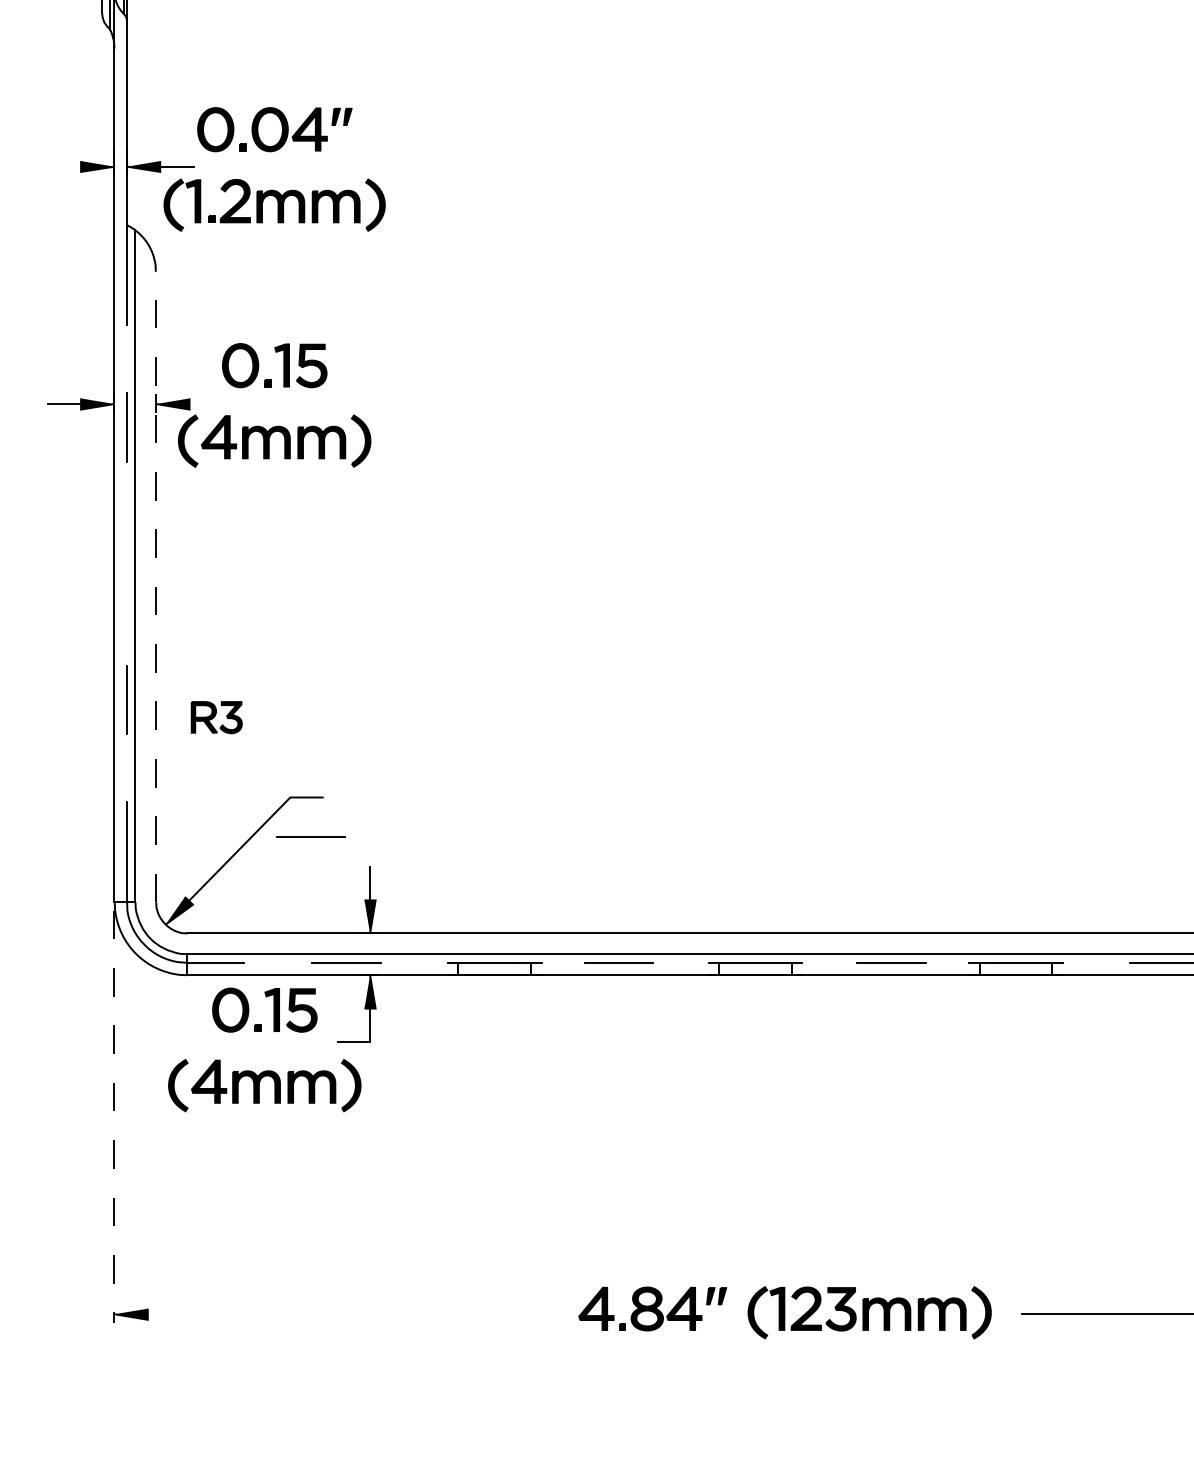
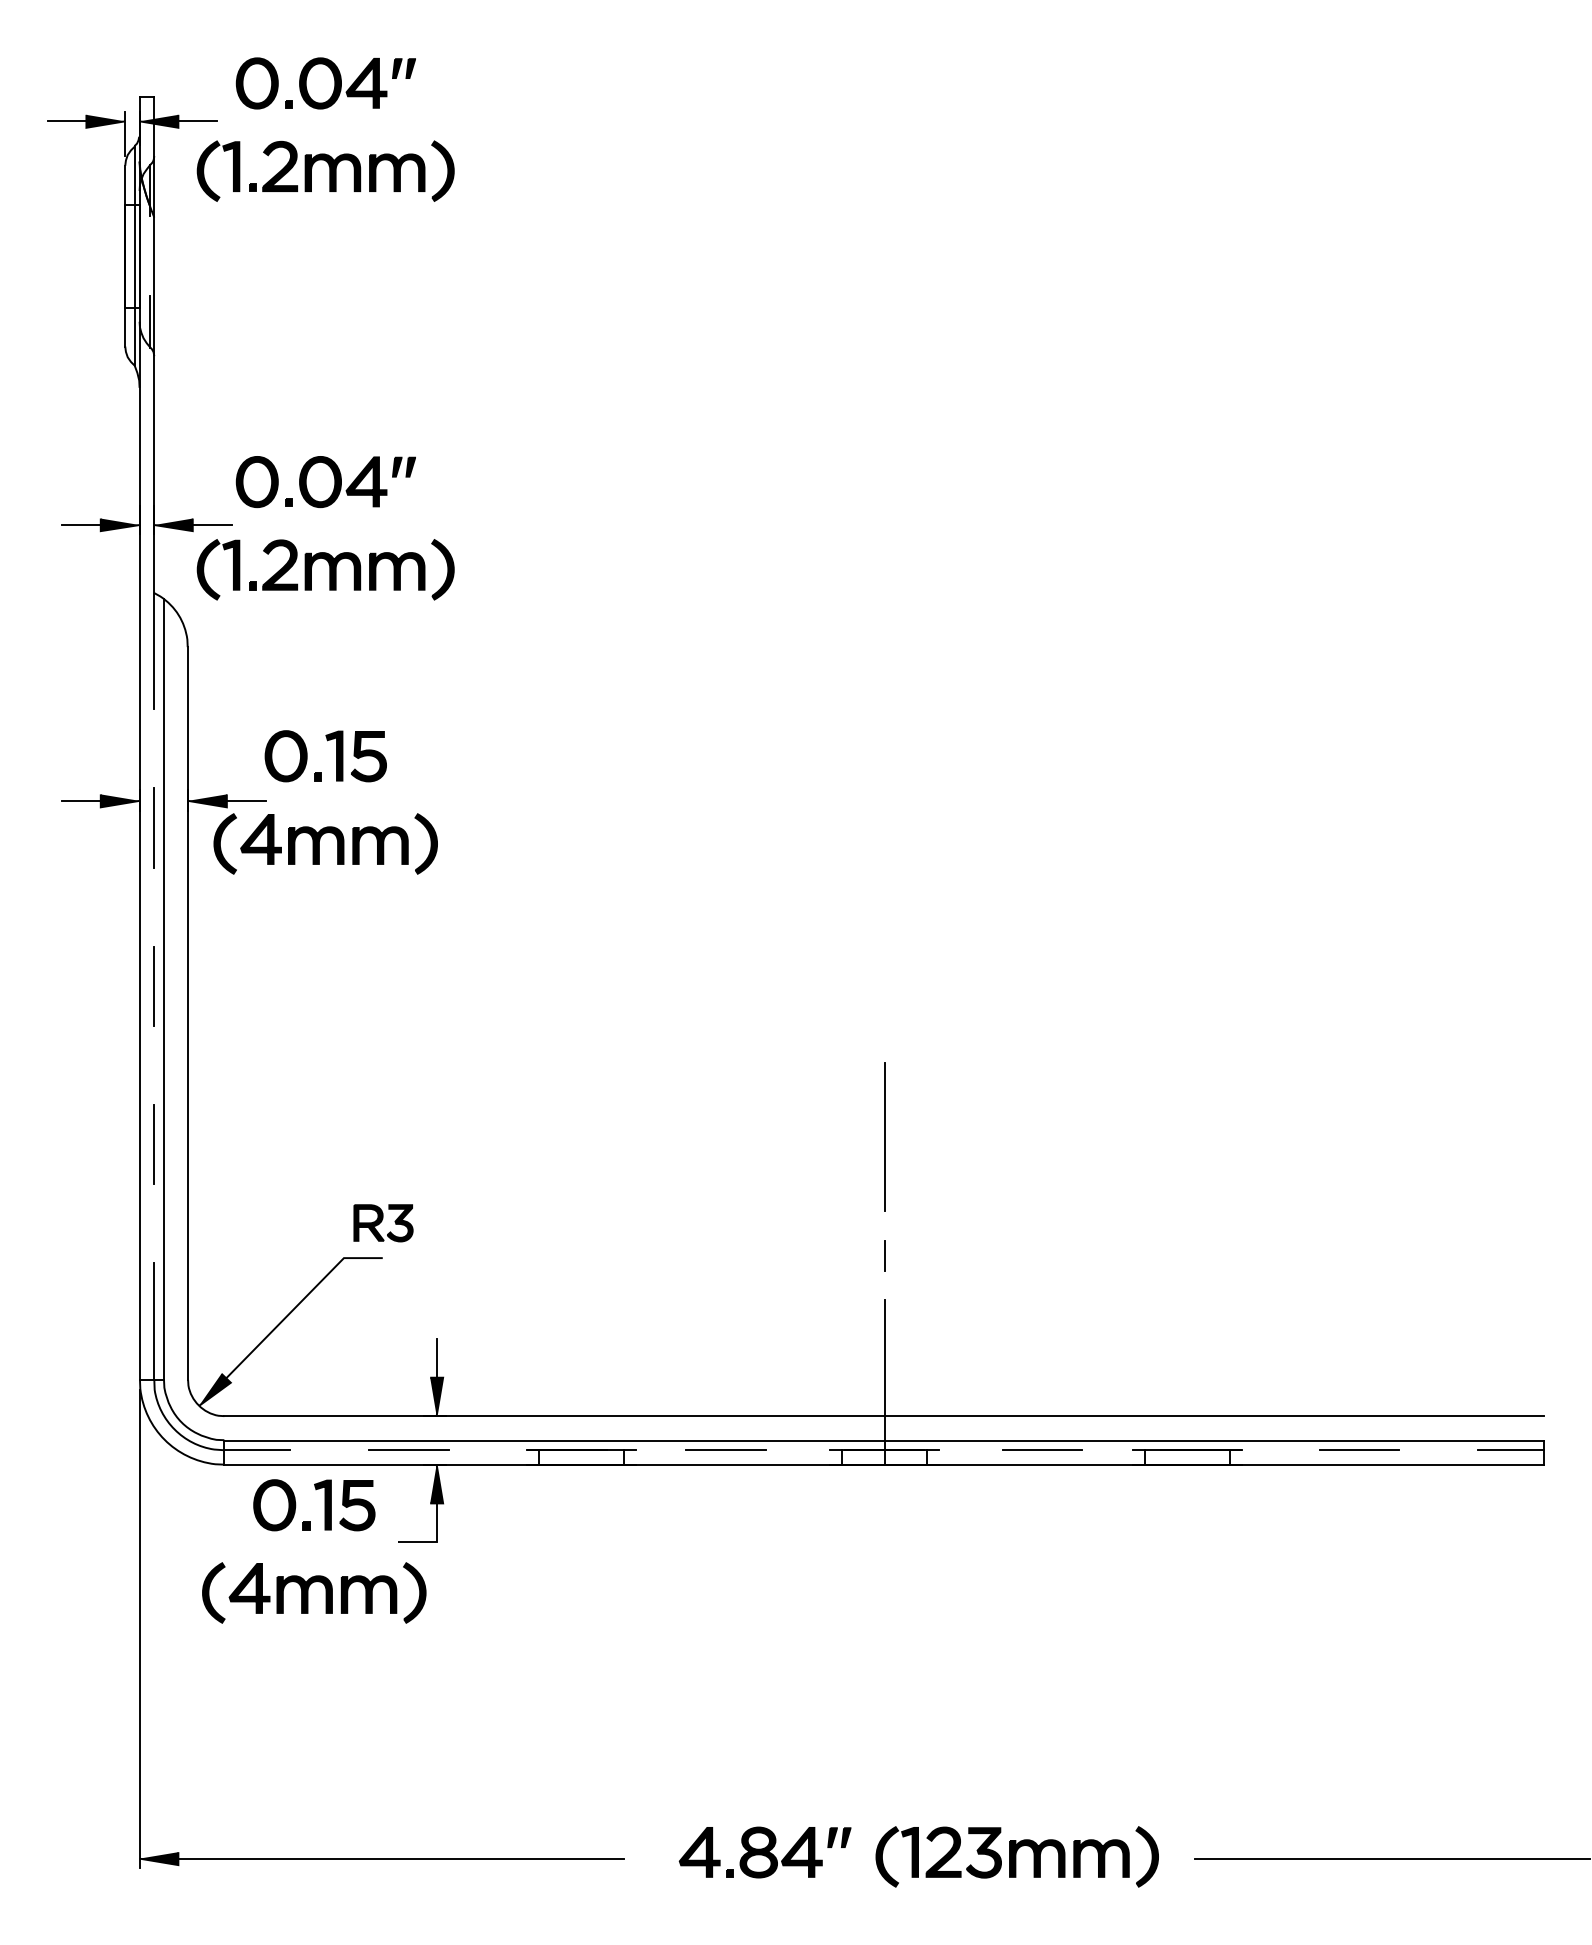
line: (64, 167) -> (81, 525), added
line: (205, 403) -> (245, 800), added
line: (127, 563) -> (154, 986), added
line: (156, 587) -> (188, 1013), dashed -> solid
line: (755, 692) -> (884, 1136), added
part: (216, 717) -> (383, 1223), moved
line: (755, 795) -> (884, 1255), added
line: (310, 836) -> (367, 1303), removed
line: (755, 904) -> (884, 1382), added
line: (114, 1117) -> (139, 1629), dashed -> solid
line: (339, 1314) -> (401, 1858), added

